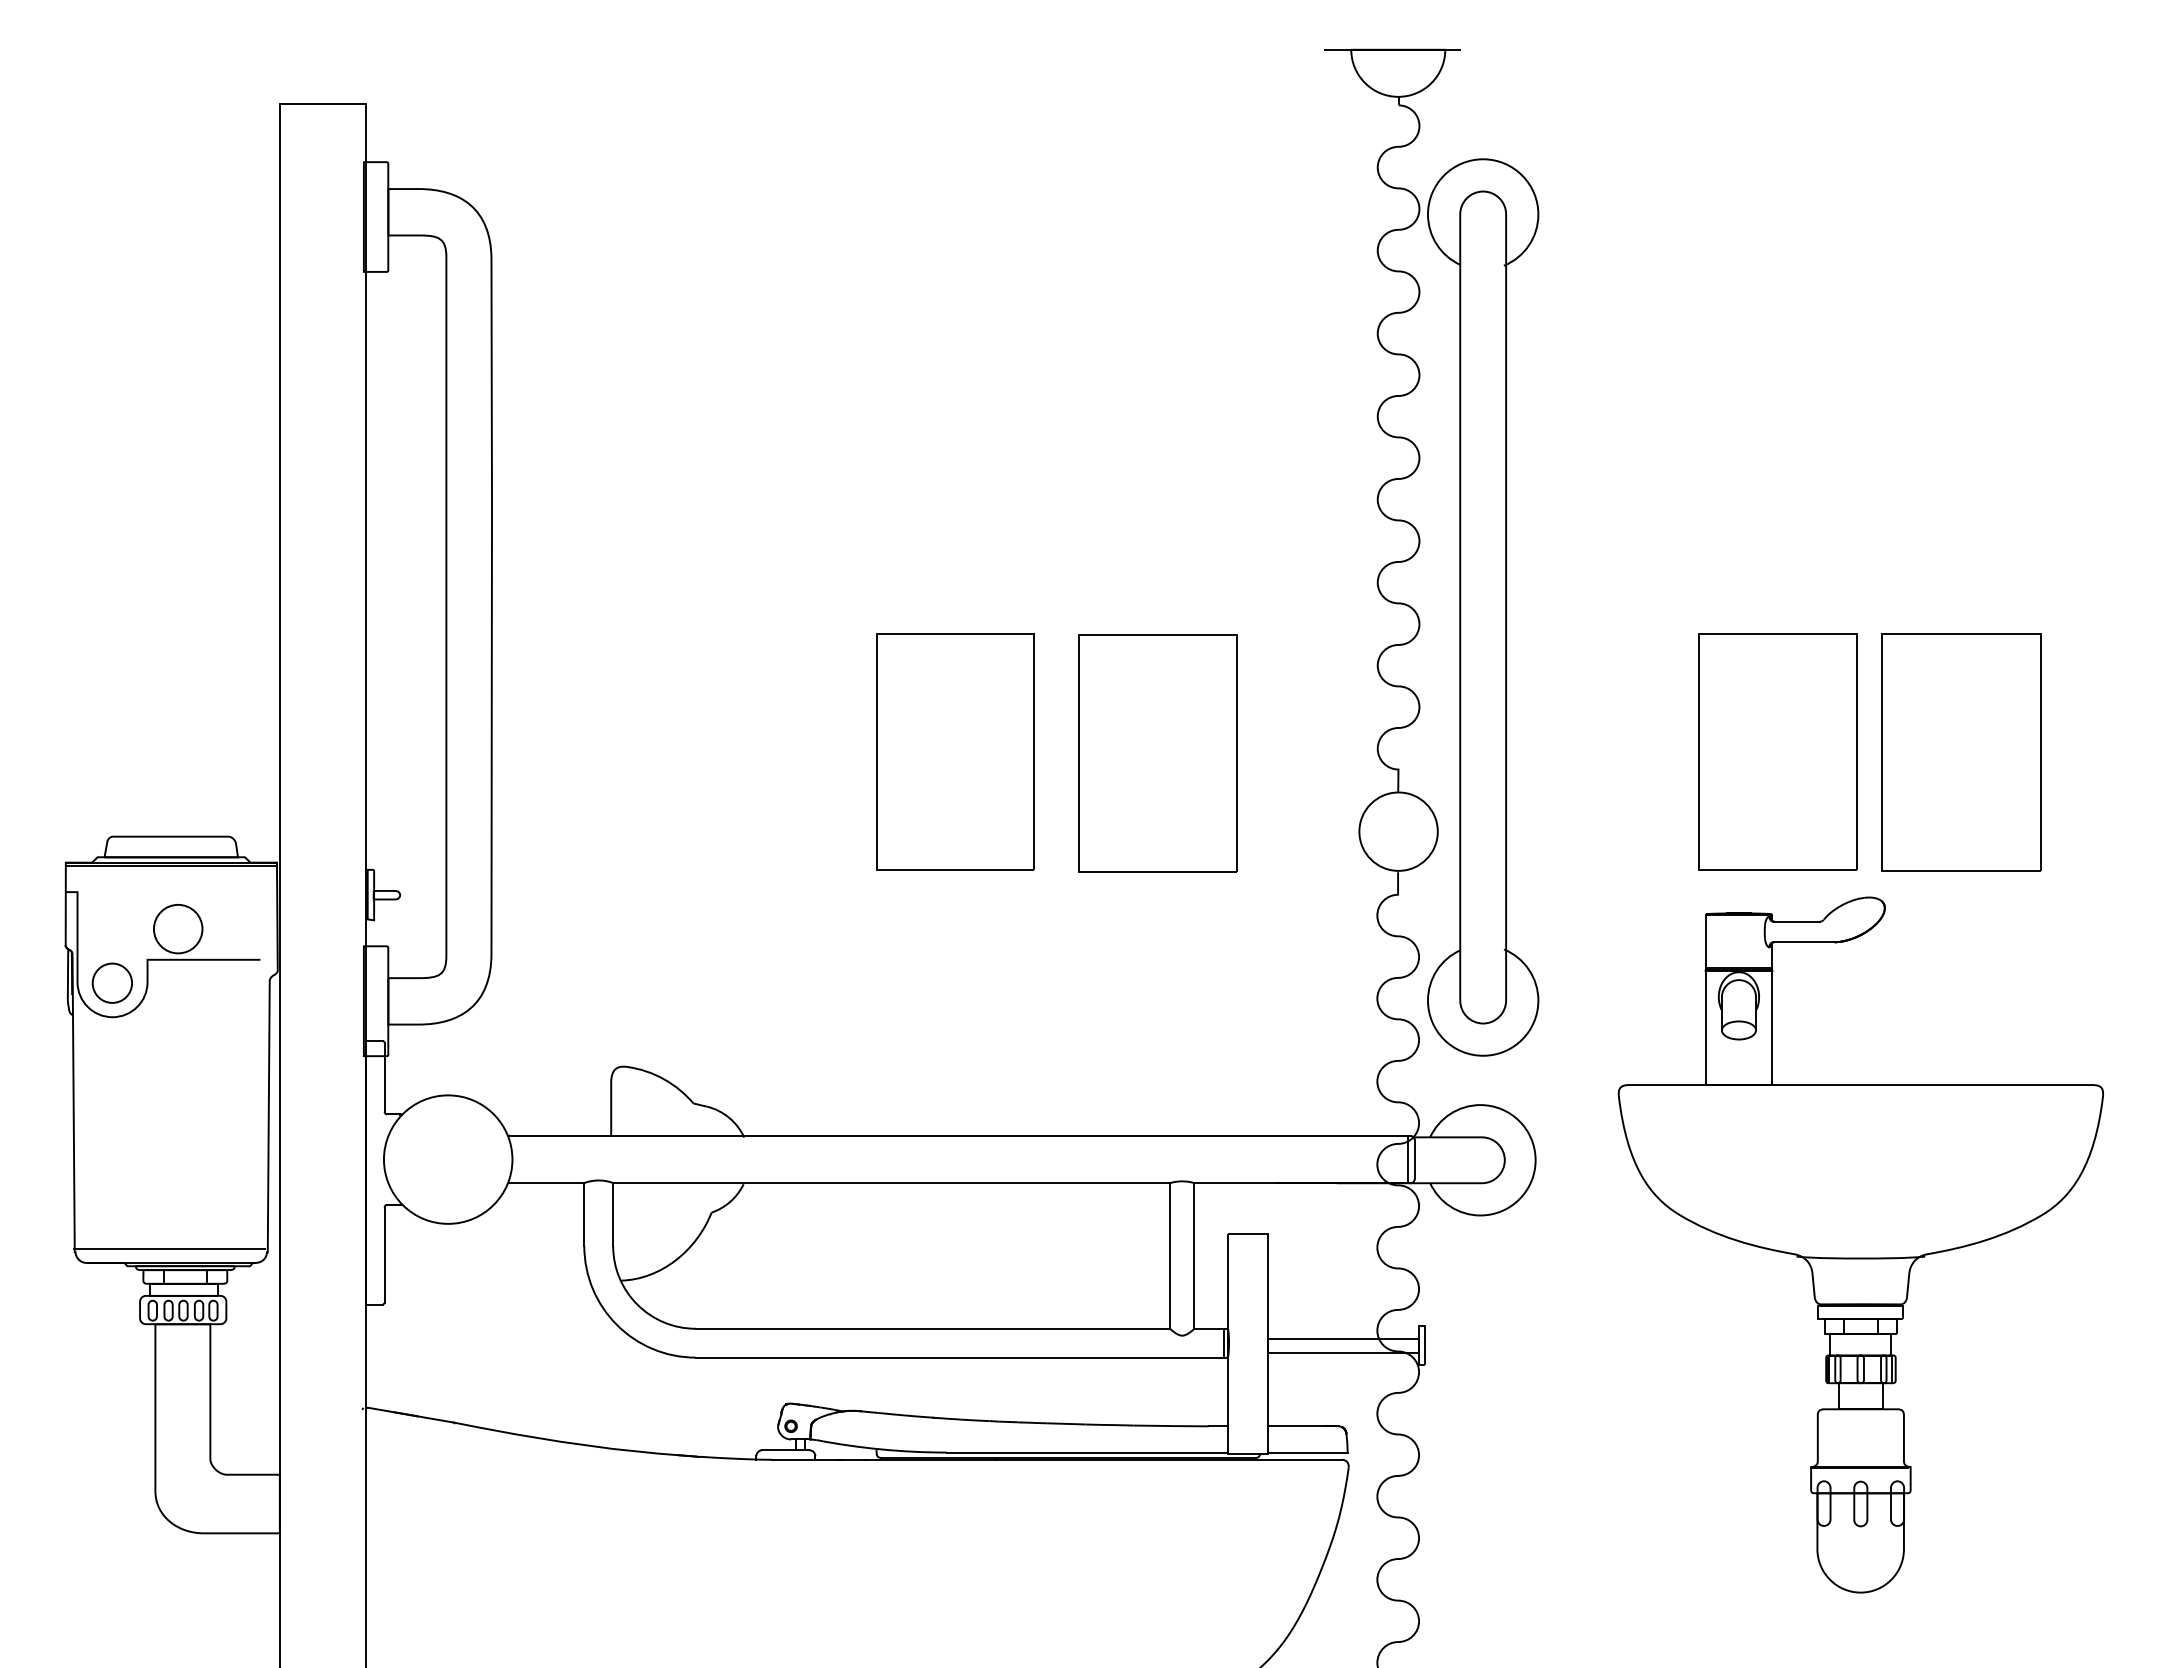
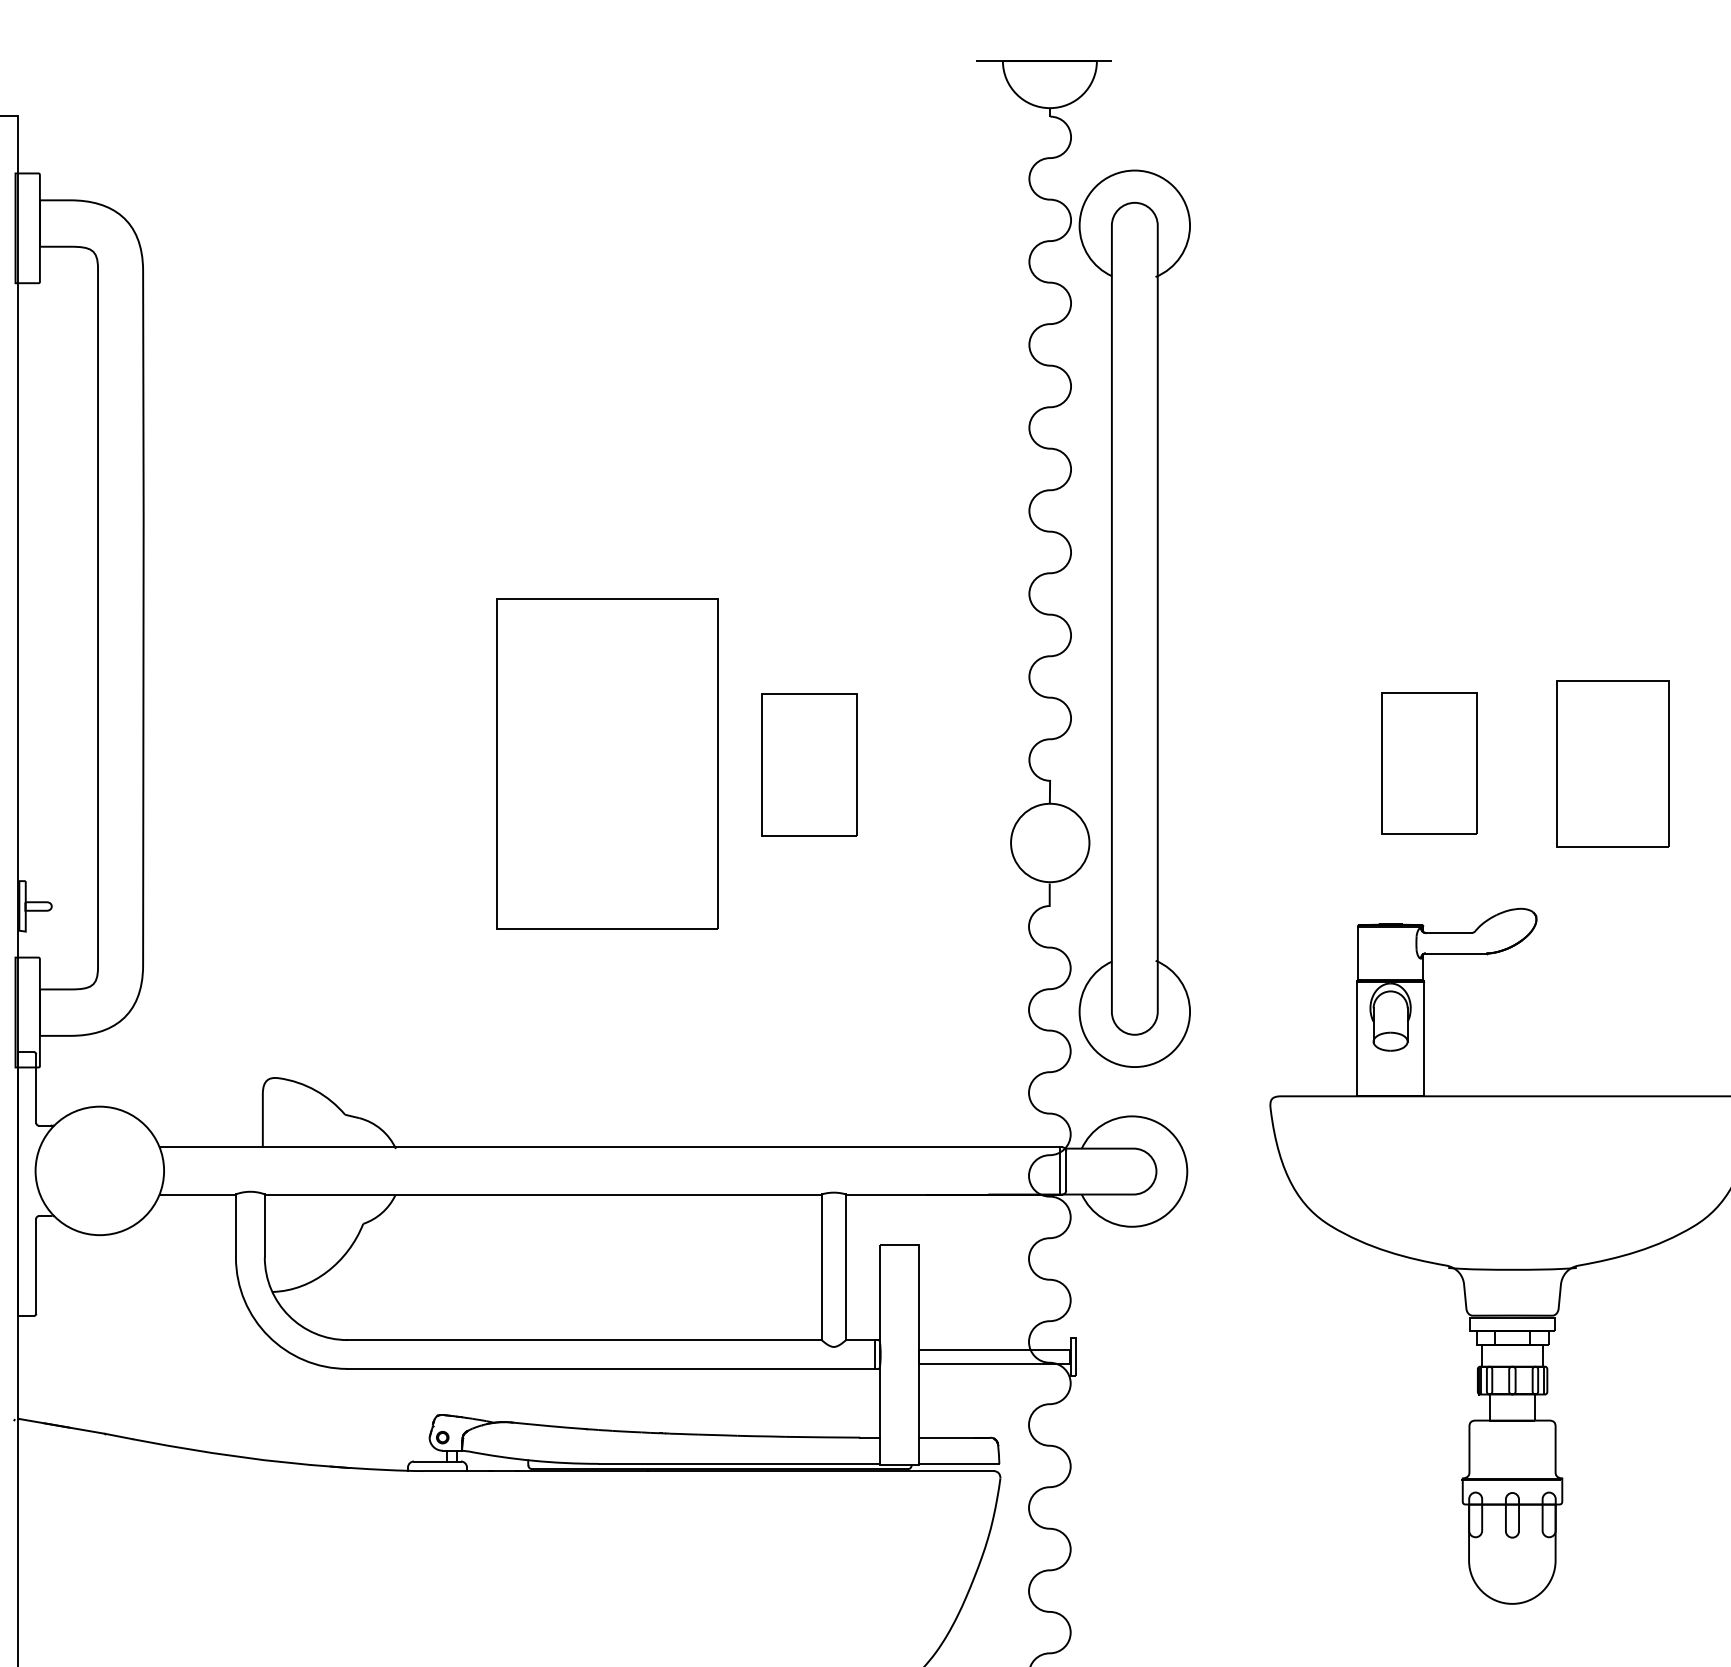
part: (955, 751) -> (607, 762), size x1.4
part: (1777, 751) -> (1429, 762), size x0.6
part: (1961, 752) -> (1613, 763), size x0.7
part: (1157, 753) -> (809, 764), size x0.6

